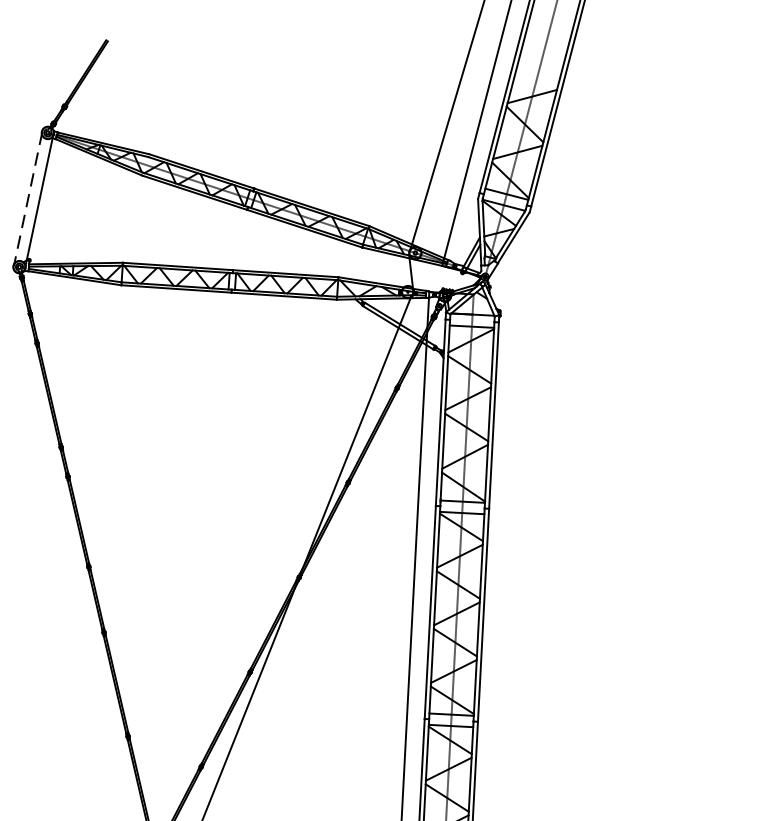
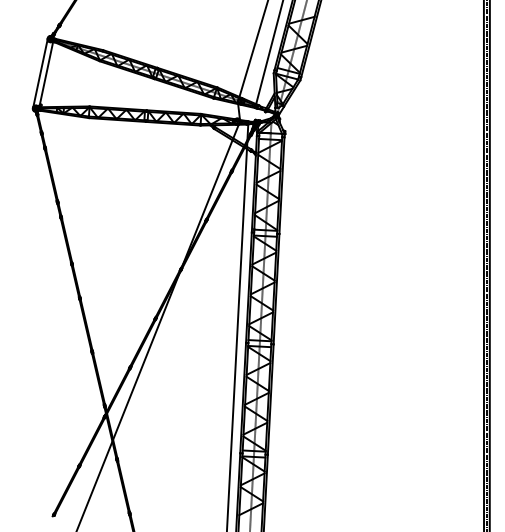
line: (28, 199) -> (40, 73), dashed -> solid

